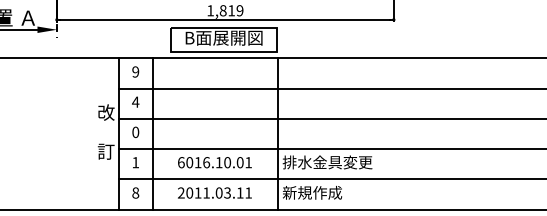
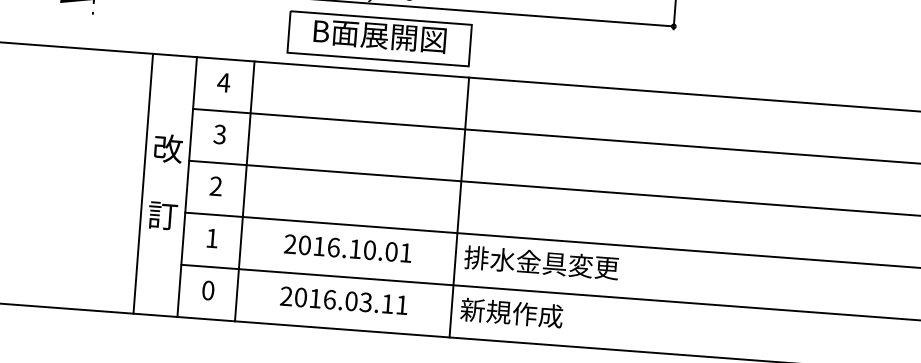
text: (135, 71) -> (223, 81), 9 -> 4
text: (135, 101) -> (219, 133), 4 -> 3
text: (135, 132) -> (215, 186), 0 -> 2
line: (93, 133) -> (143, 182), added
text: (180, 162) -> (289, 243), 6016.10.01 -> 2016.10.01
text: (135, 192) -> (207, 289), 8 -> 0
text: (206, 192) -> (329, 298), 2011.03.11 -> 2016.03.11

